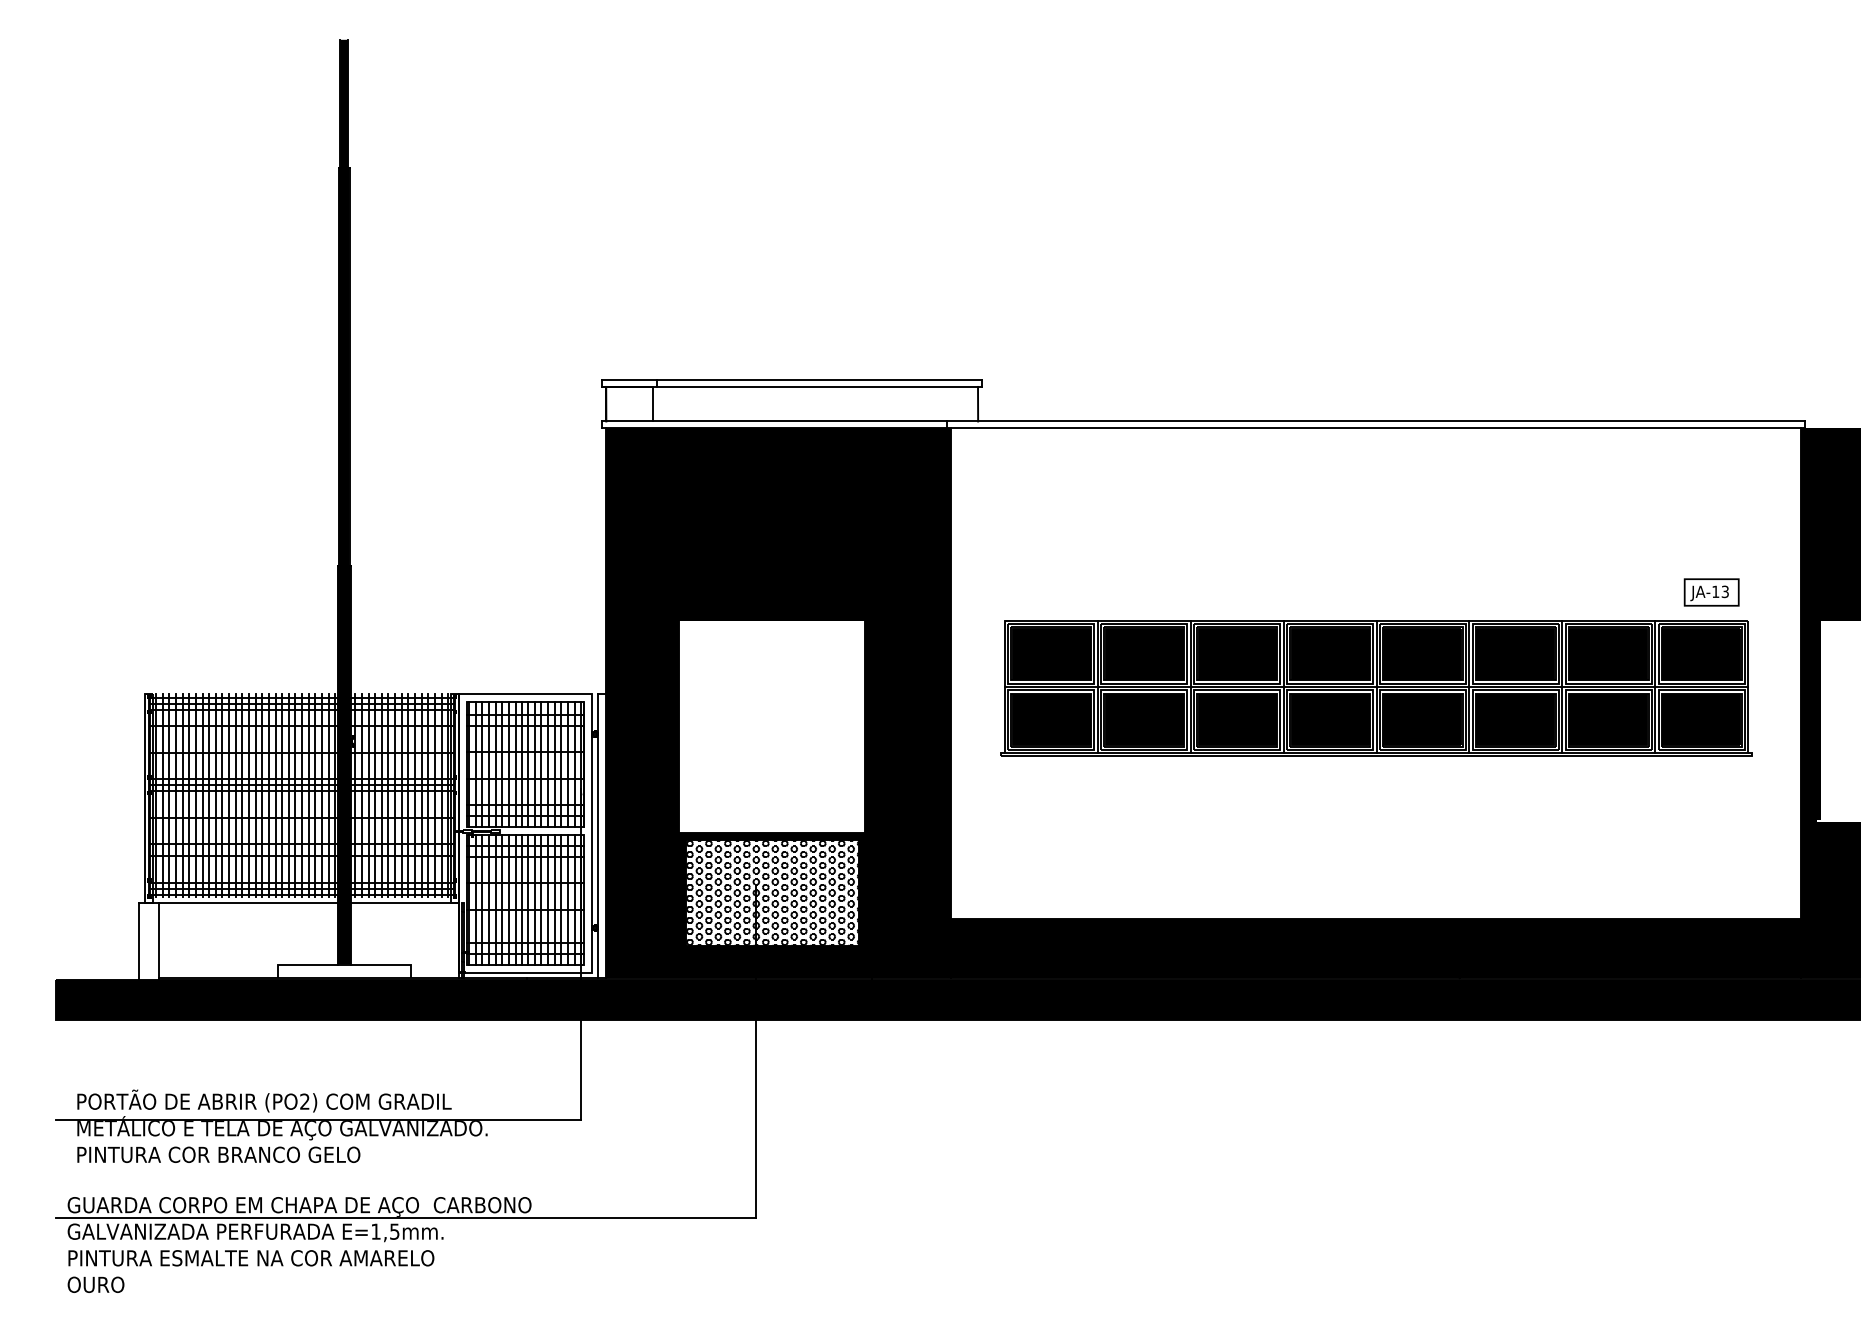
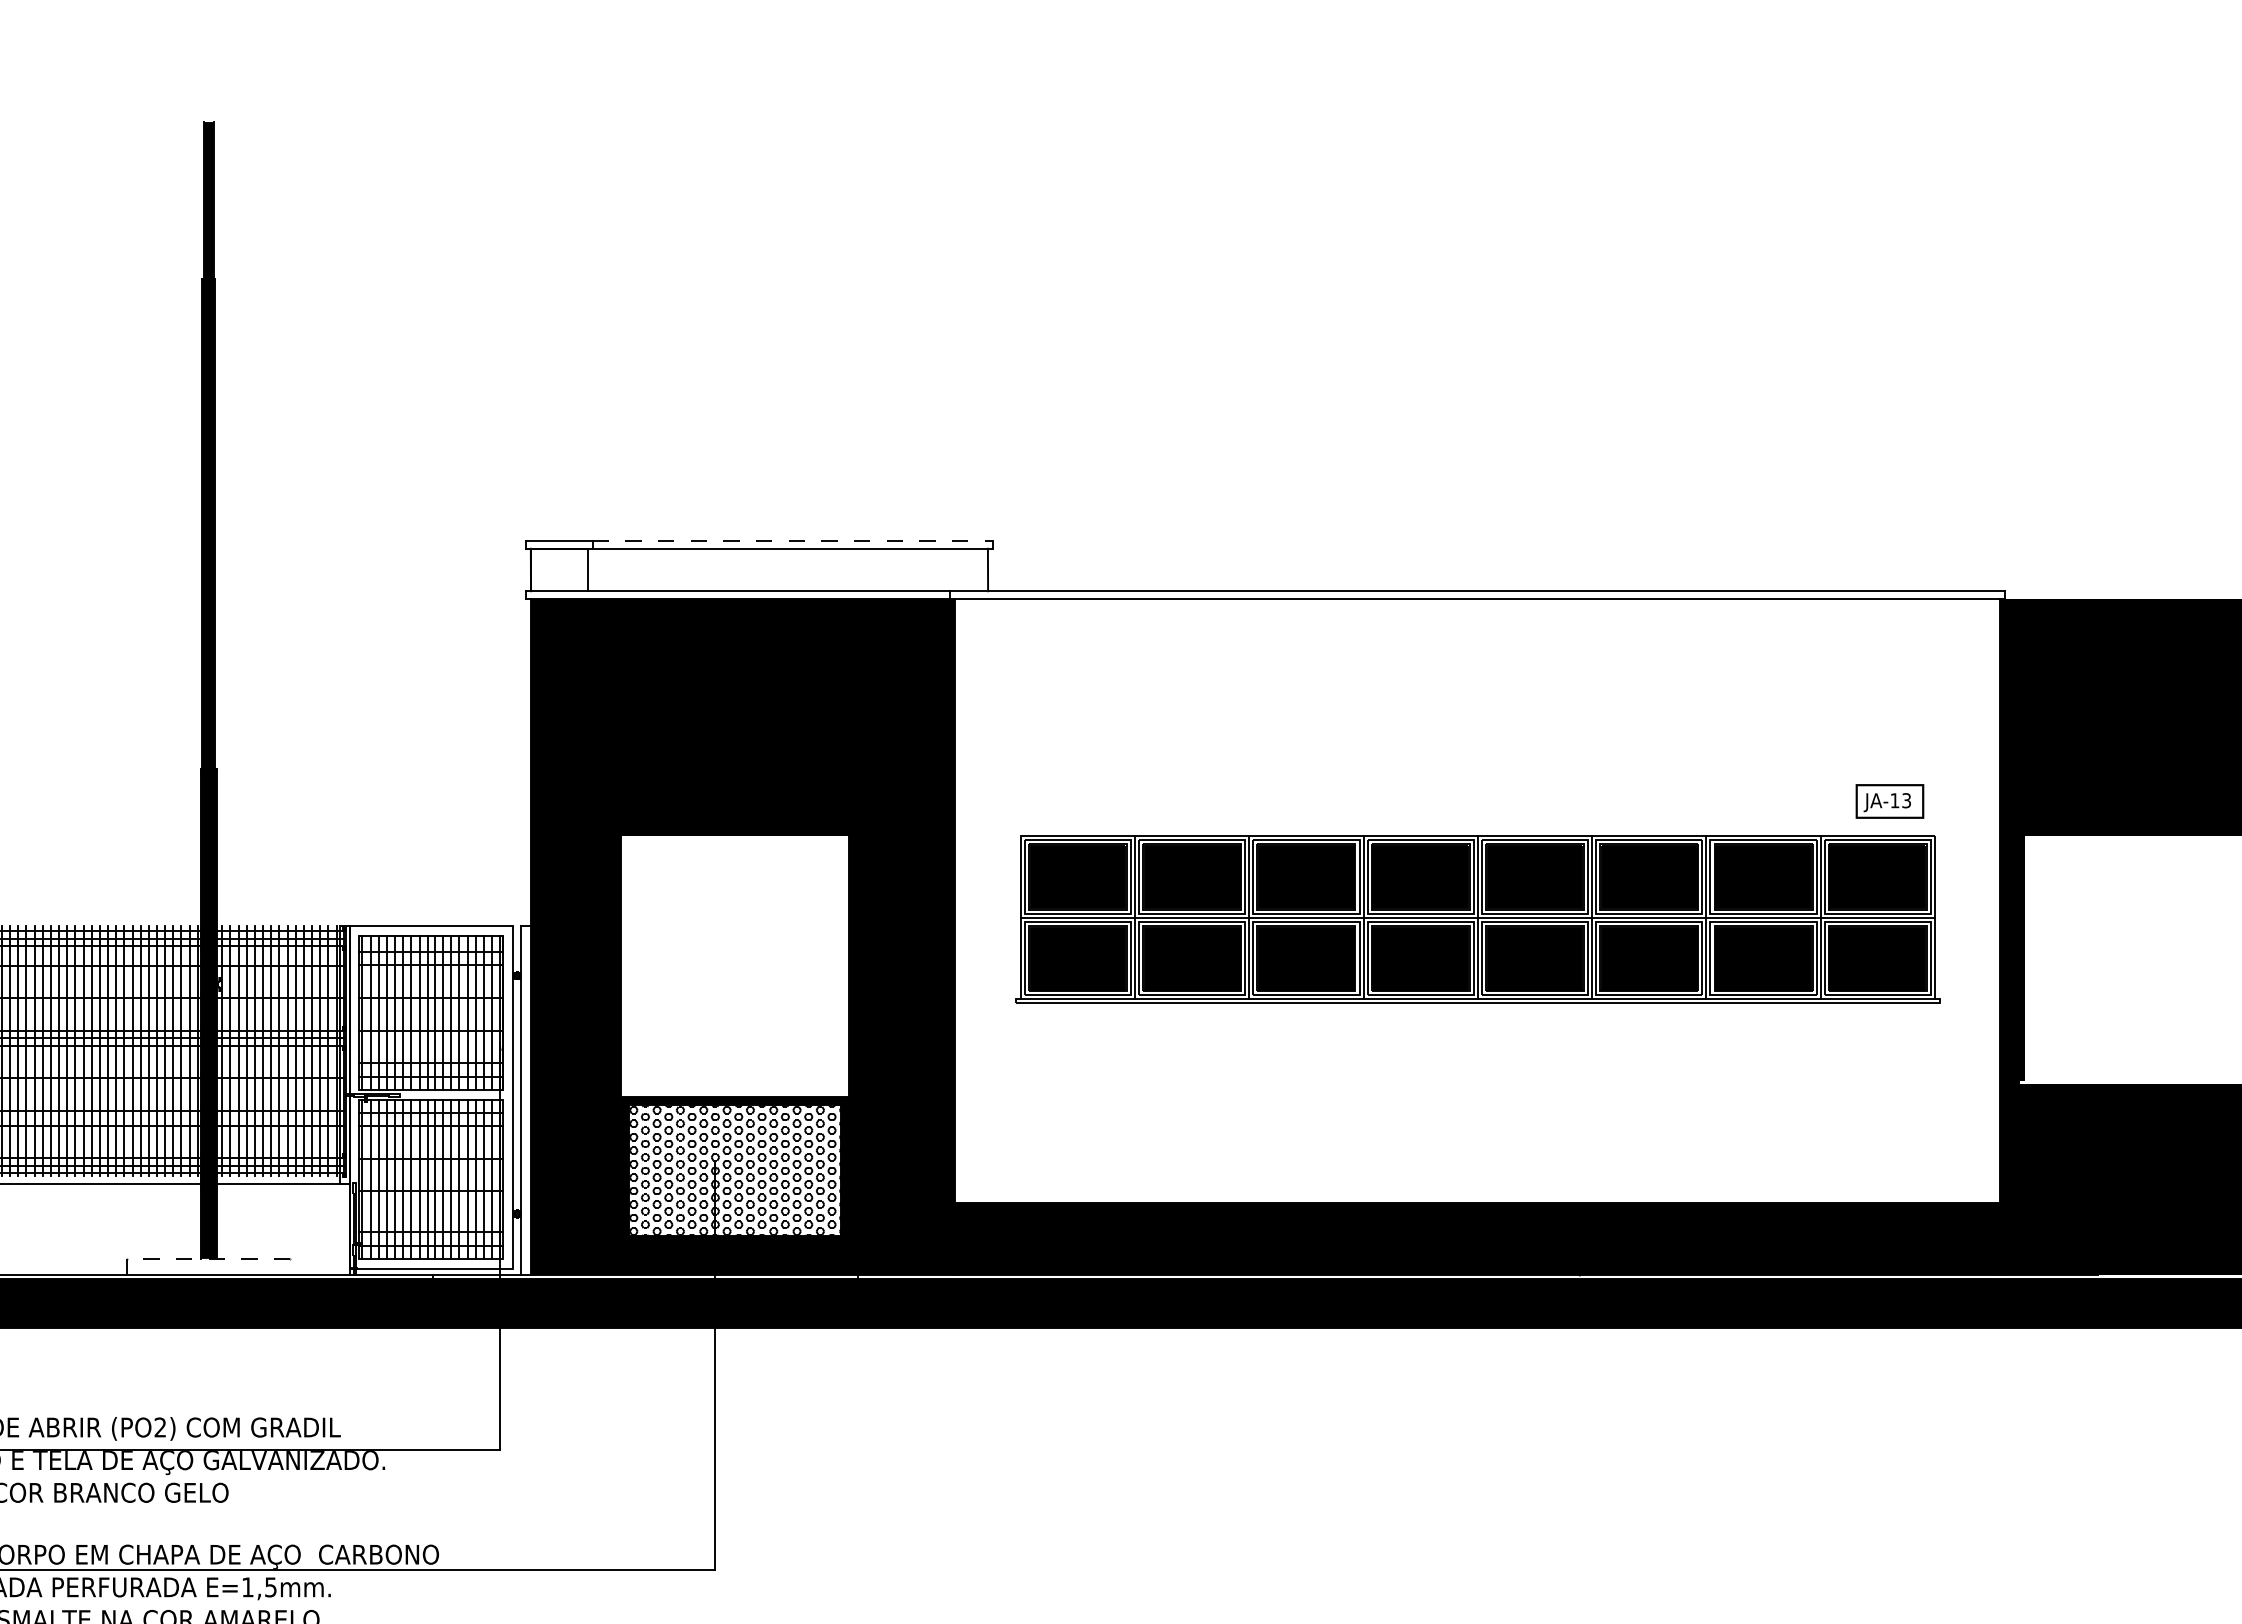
line: (819, 380) -> (793, 540), solid -> dashed
line: (344, 964) -> (209, 1258), solid -> dashed

